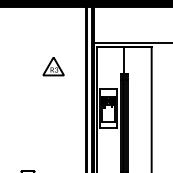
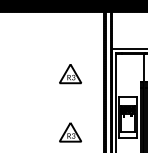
part: (53, 122) -> (70, 132), added

